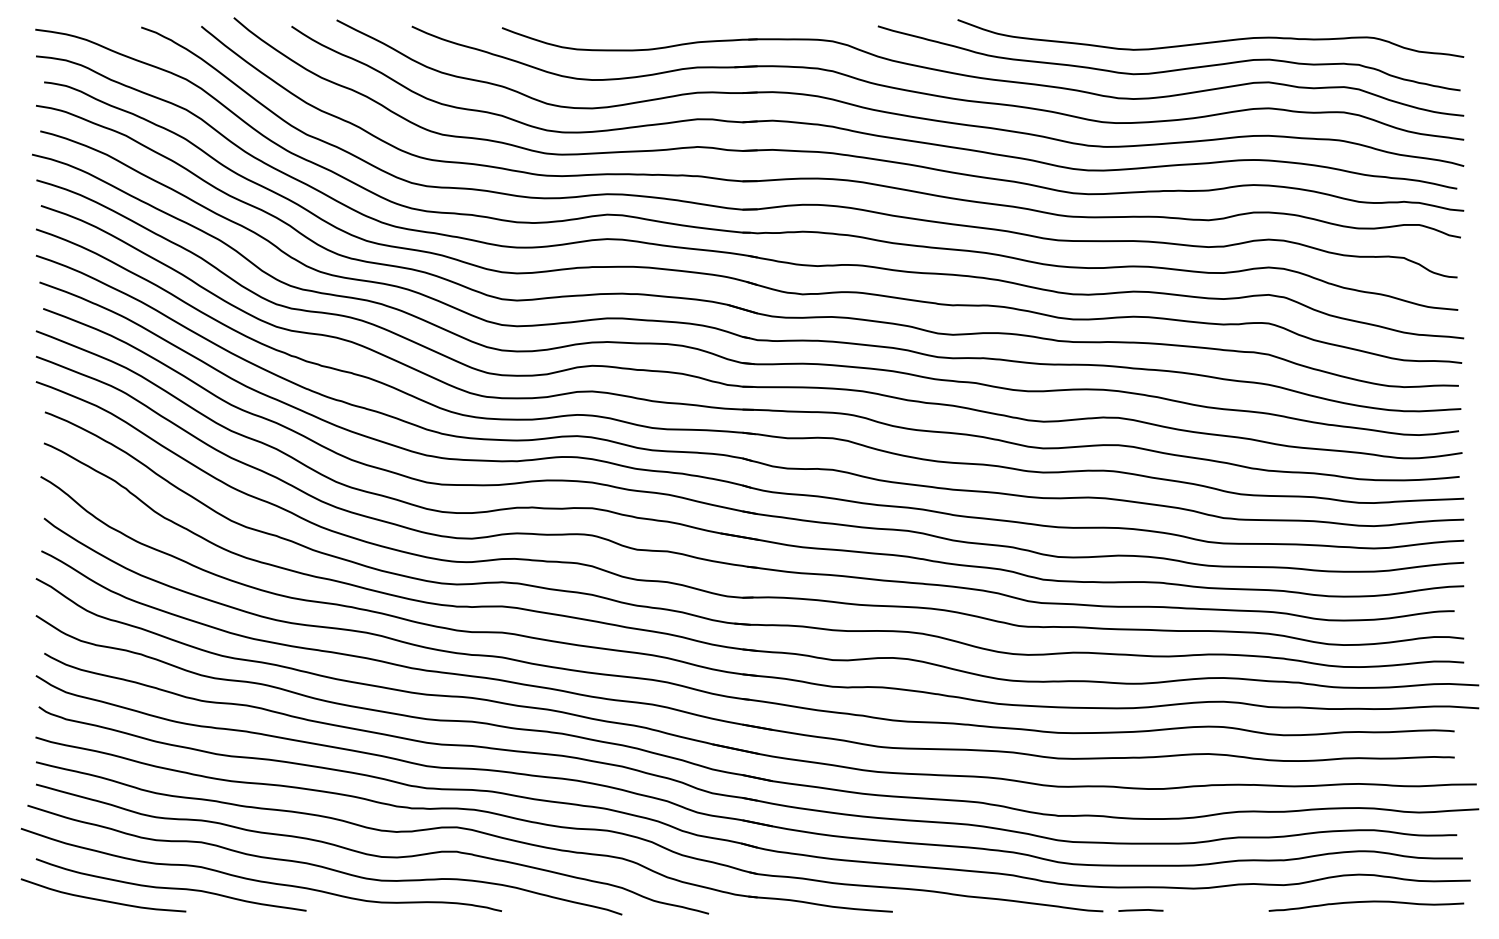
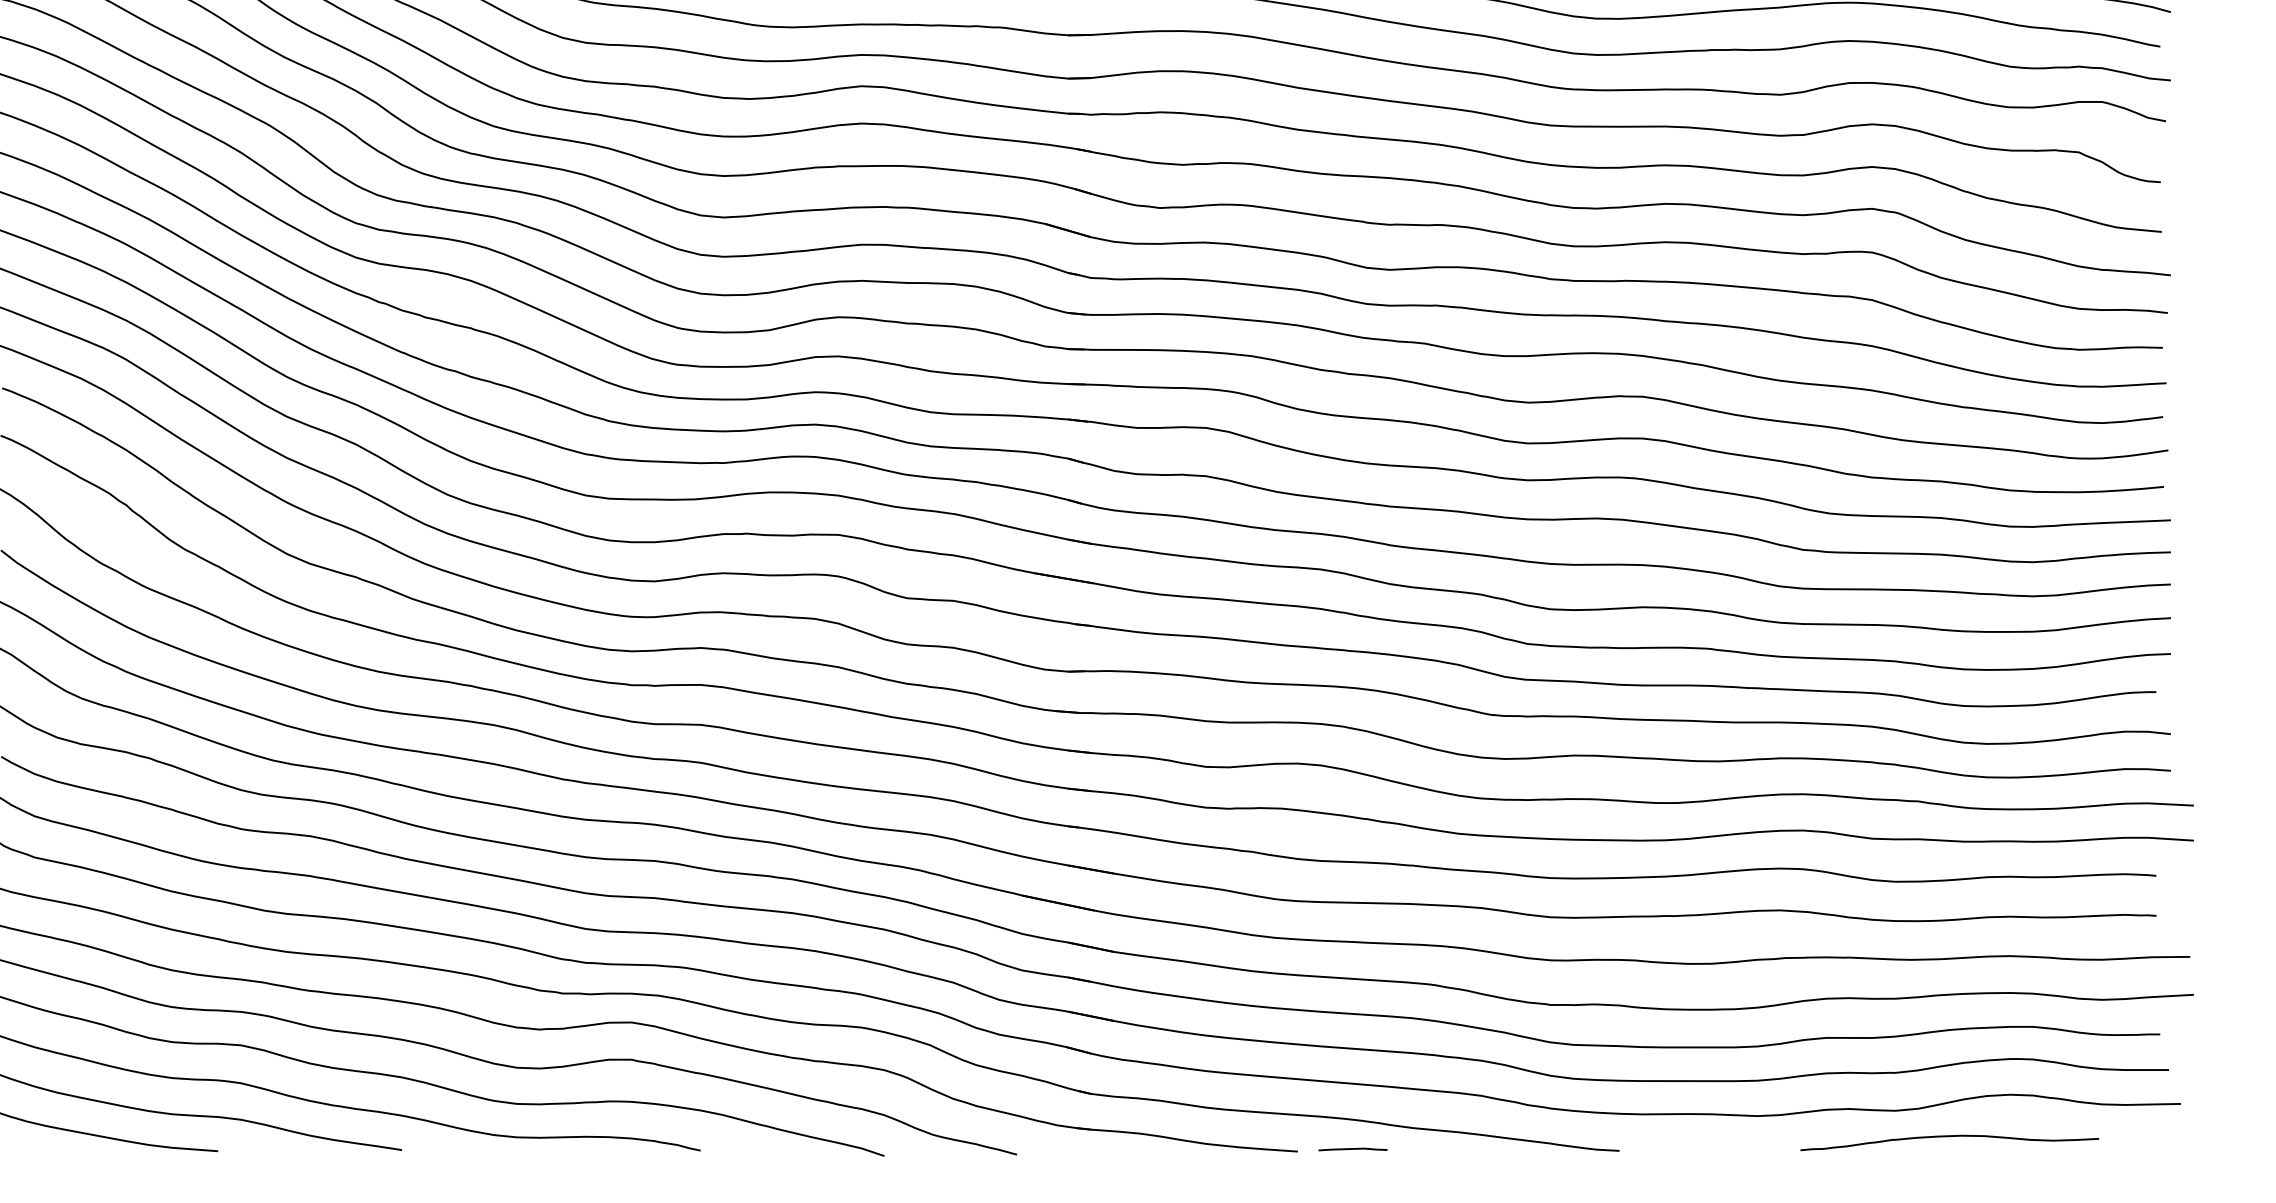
curve: (1366, 902) -> (1949, 1137), moved
line: (1140, 910) -> (1352, 1149), moved

